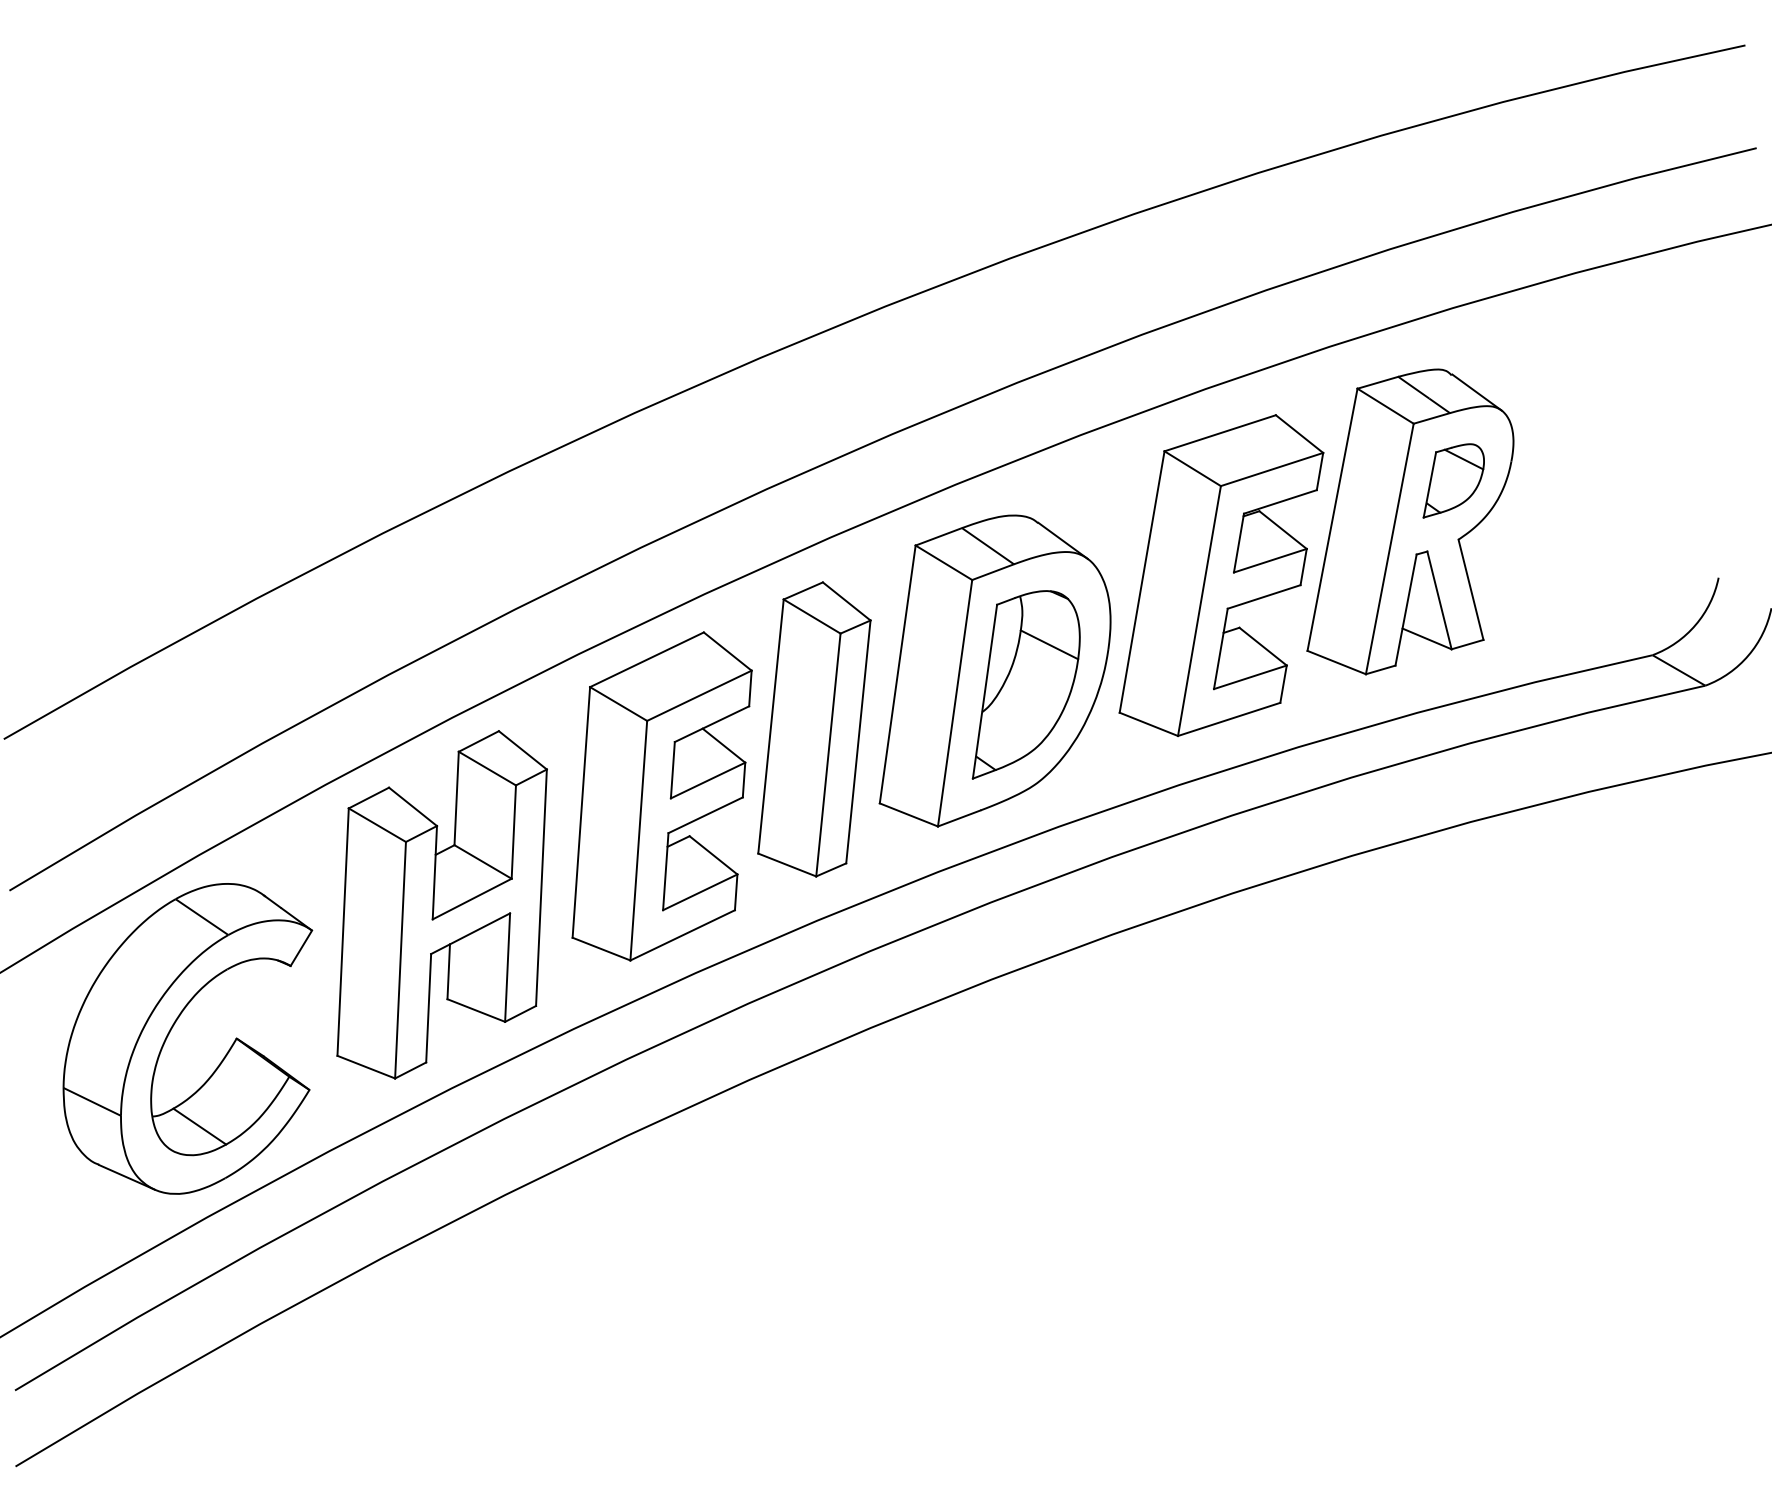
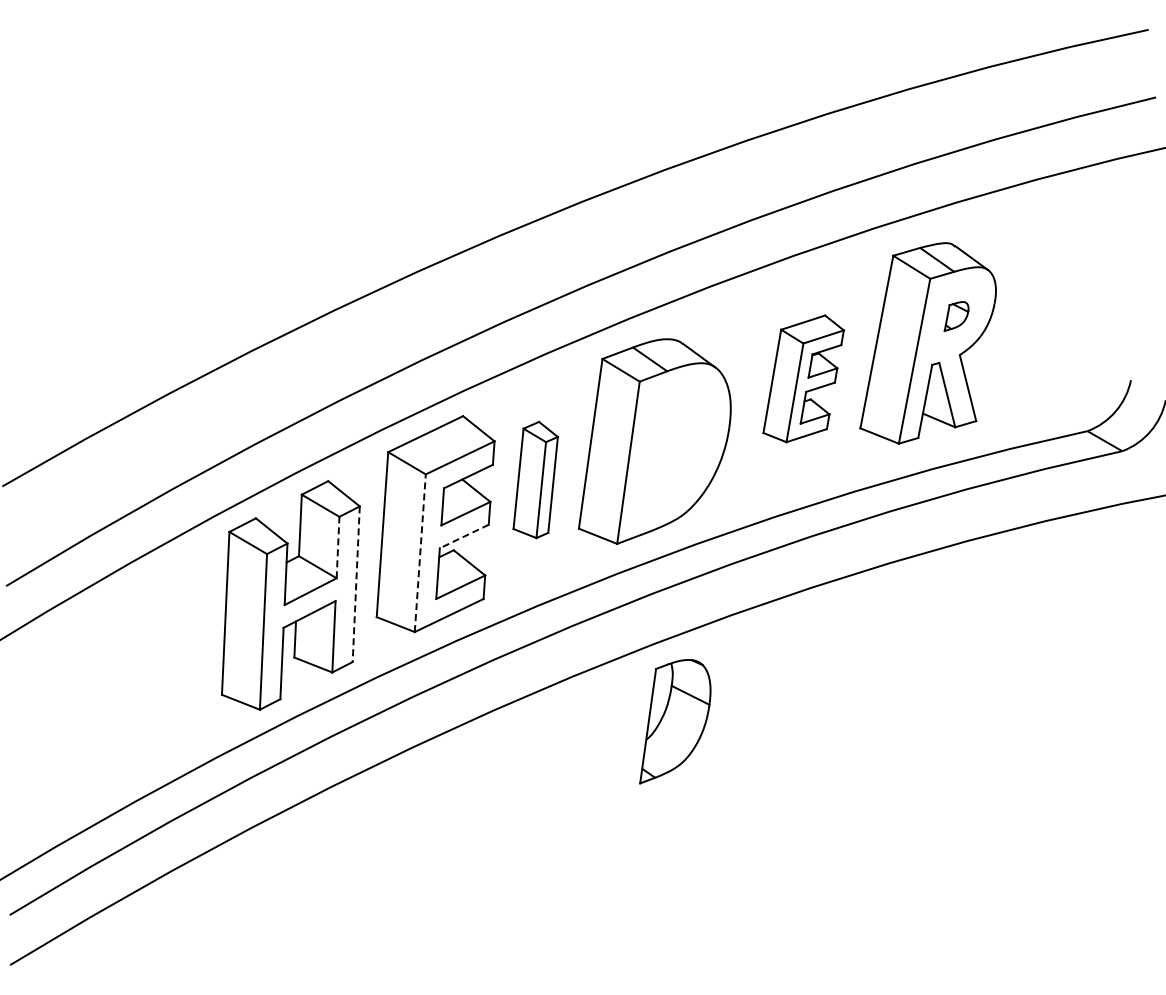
part: (1453, 480) -> (956, 316), size x0.6
part: (1221, 575) -> (803, 378), size x0.6
part: (1026, 684) -> (675, 721), moved
part: (813, 728) -> (535, 479), size x0.6
line: (704, 815) -> (463, 536), solid -> dashed
line: (514, 831) -> (338, 547), solid -> dashed
line: (639, 839) -> (420, 552), solid -> dashed
line: (541, 888) -> (356, 584), solid -> dashed
part: (172, 1029) -> (113, 677), removed

